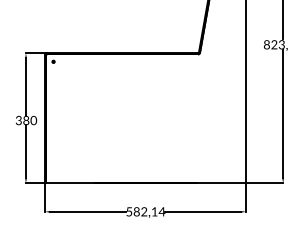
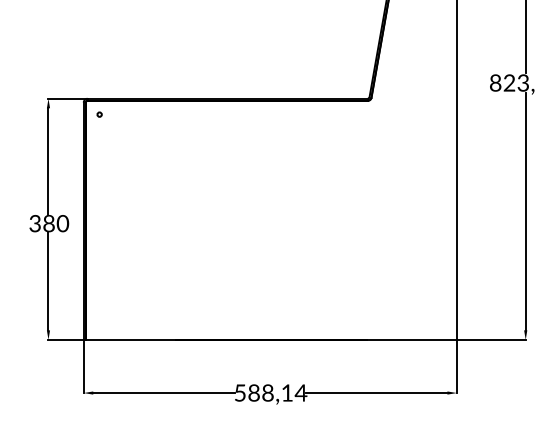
text: (144, 212) -> (268, 394), 582,14 -> 588,14

